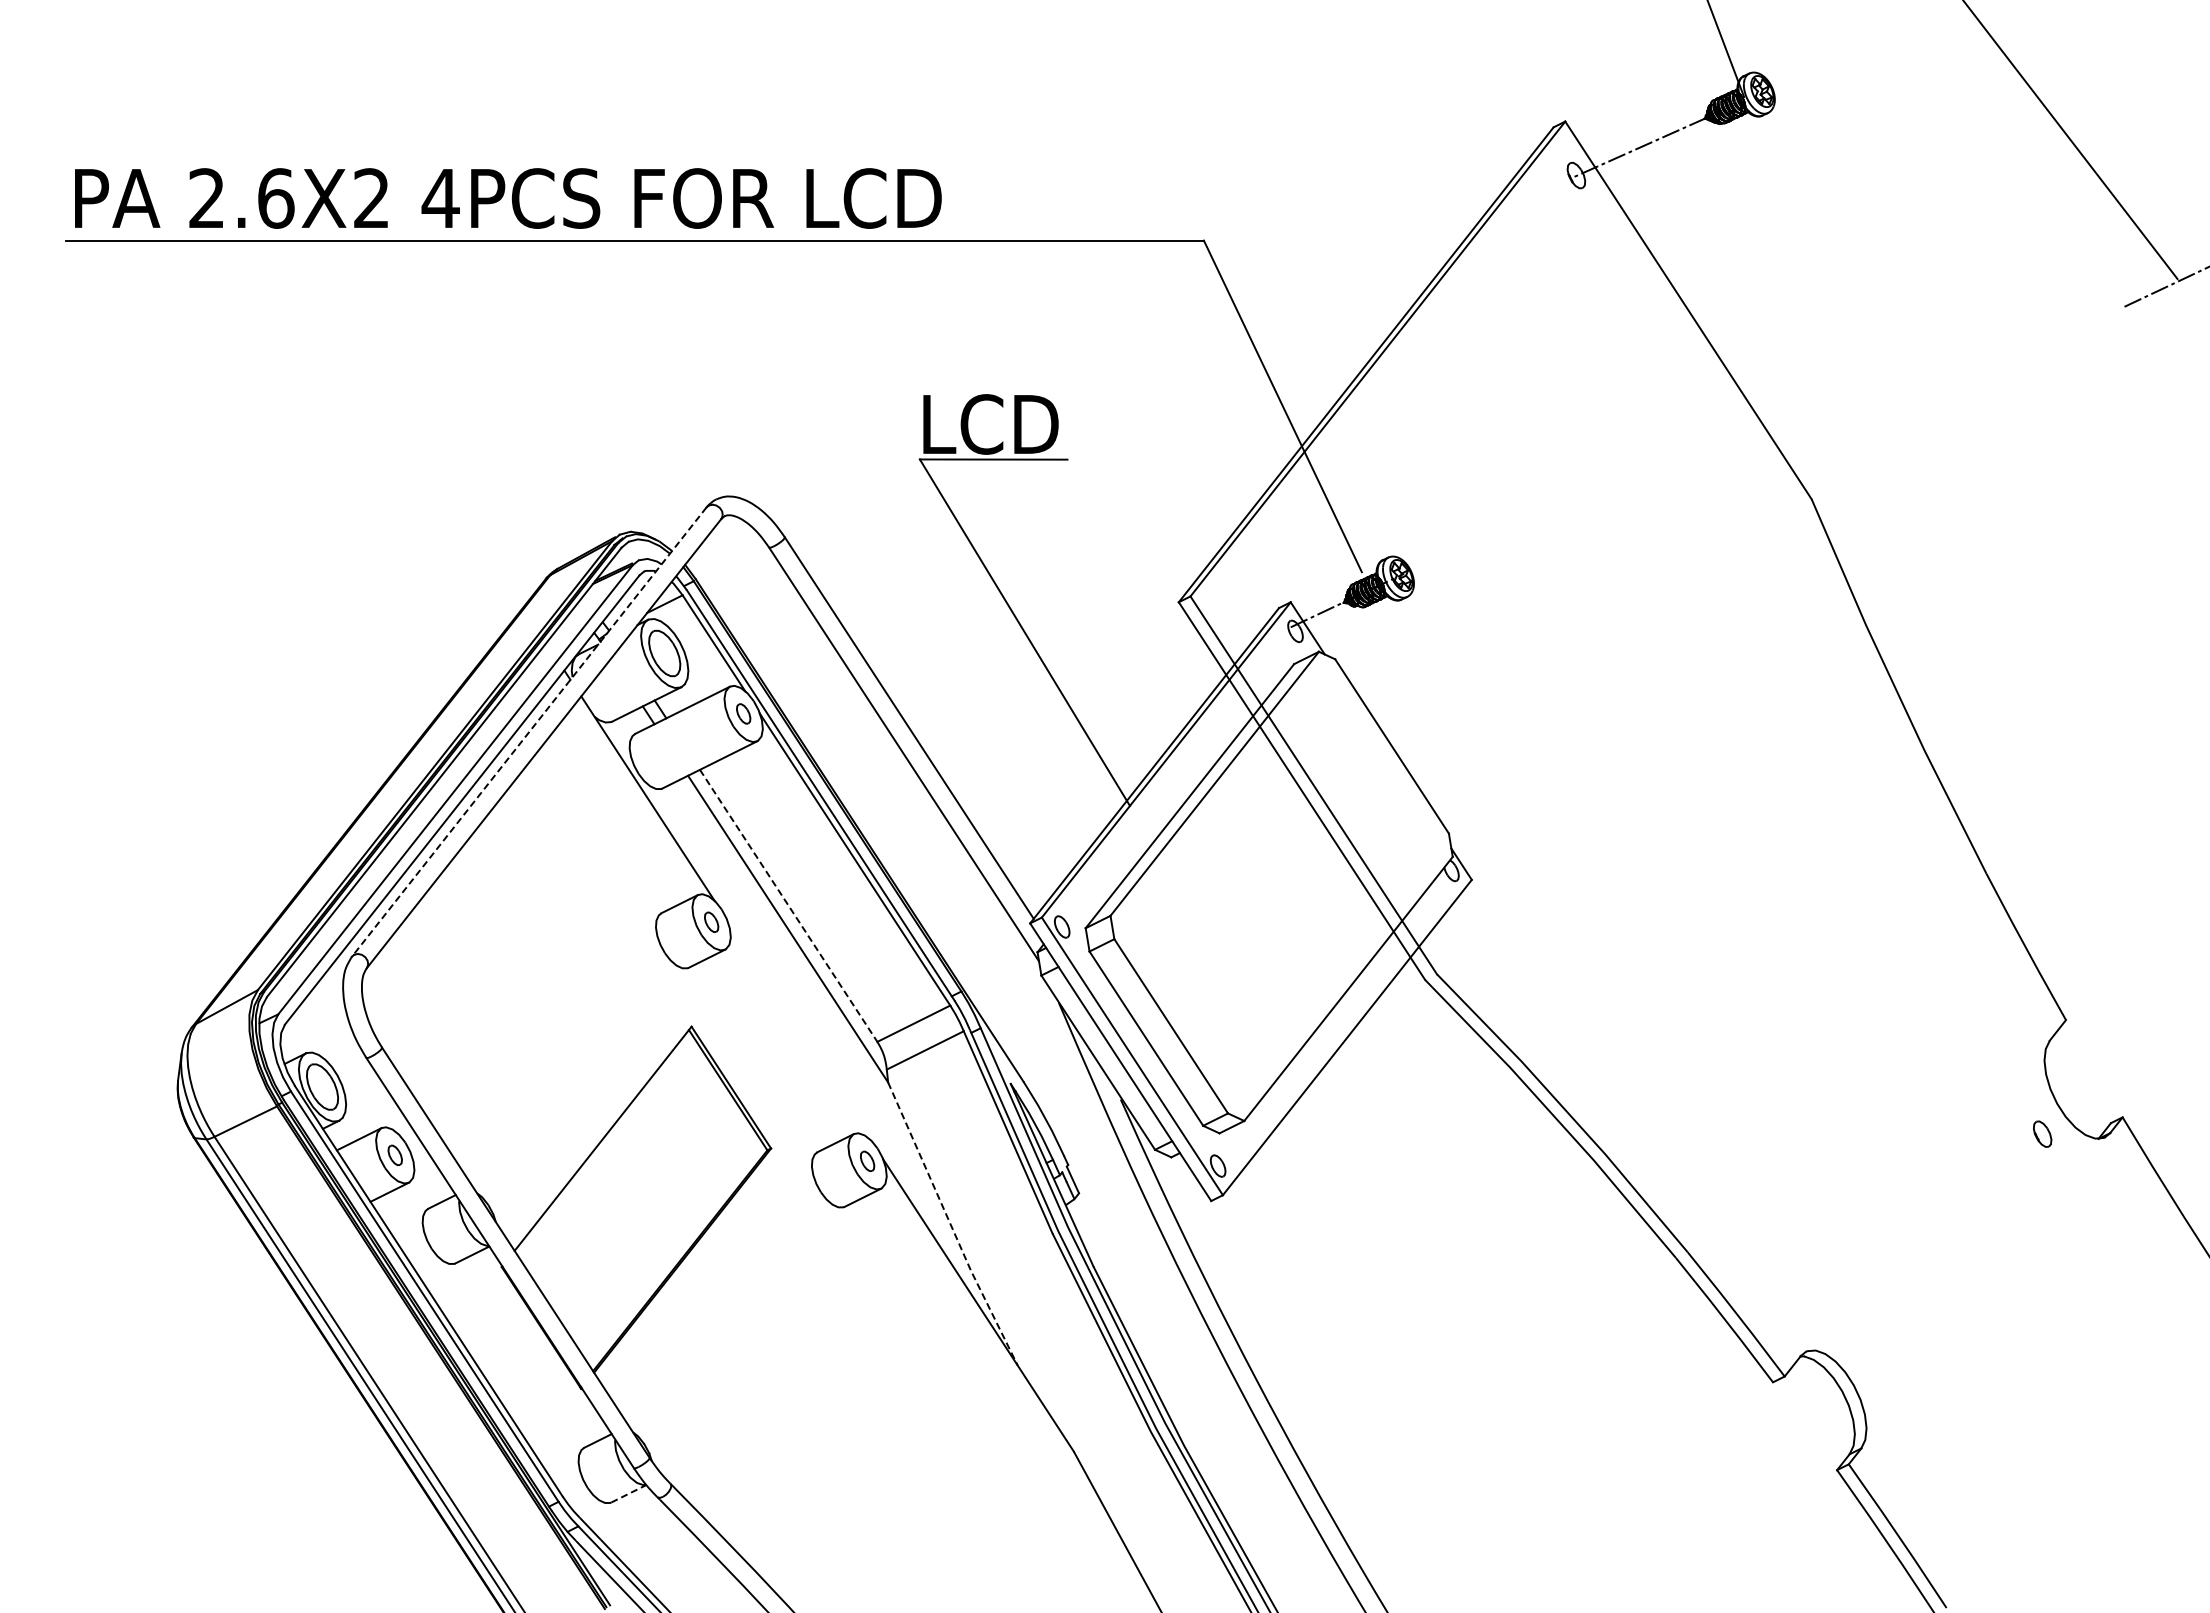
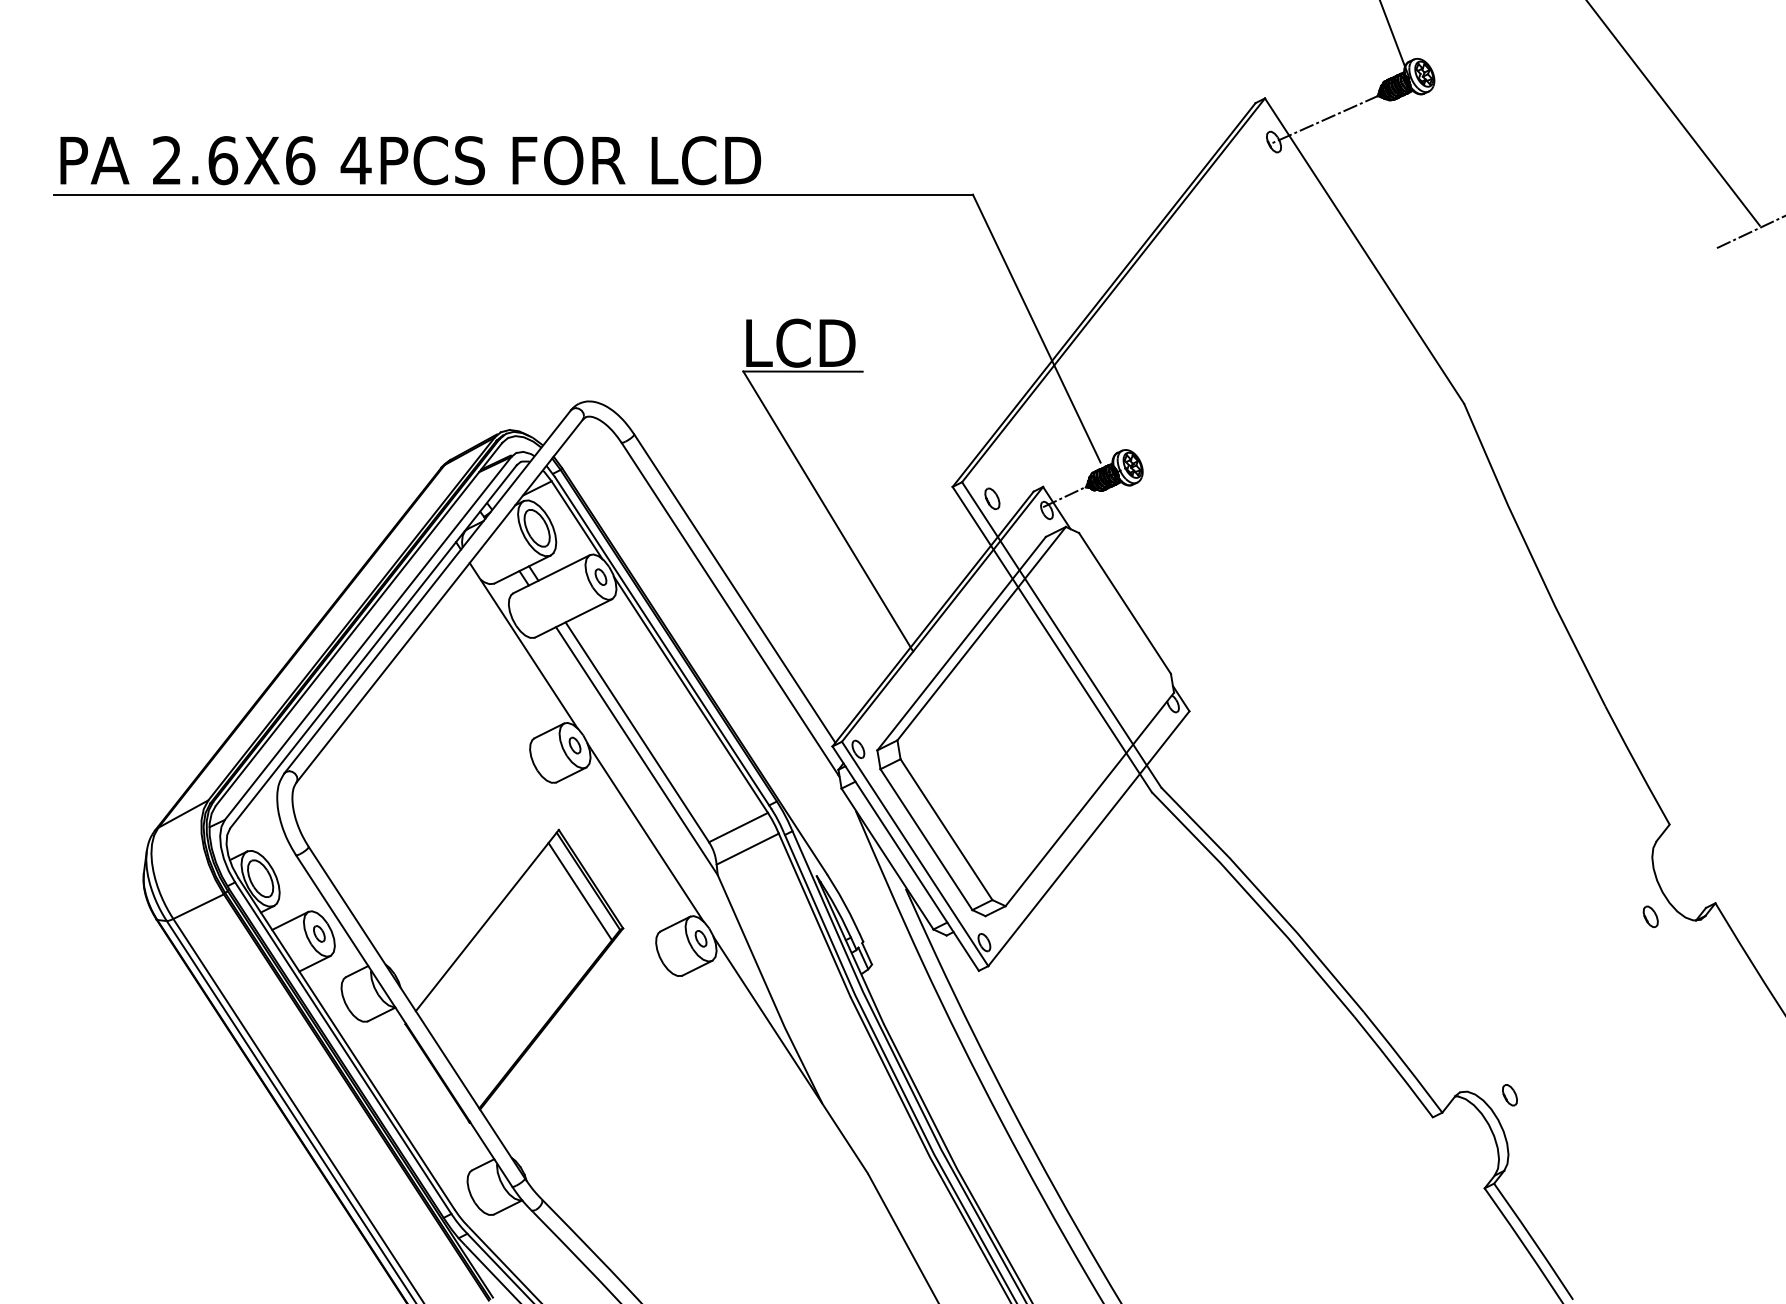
text: (372, 198) -> (300, 160), 2.6X2 -> 2.6X6
part: (1227, 616) -> (992, 498), added
line: (528, 732) -> (427, 592), dashed -> solid
line: (788, 906) -> (637, 732), dashed -> solid
line: (798, 1029) -> (645, 832), added
line: (717, 1102) -> (579, 891), added
line: (951, 1225) -> (768, 990), dashed -> solid
part: (1868, 1354) -> (1510, 1094), added
line: (628, 1493) -> (507, 1207), dashed -> solid

